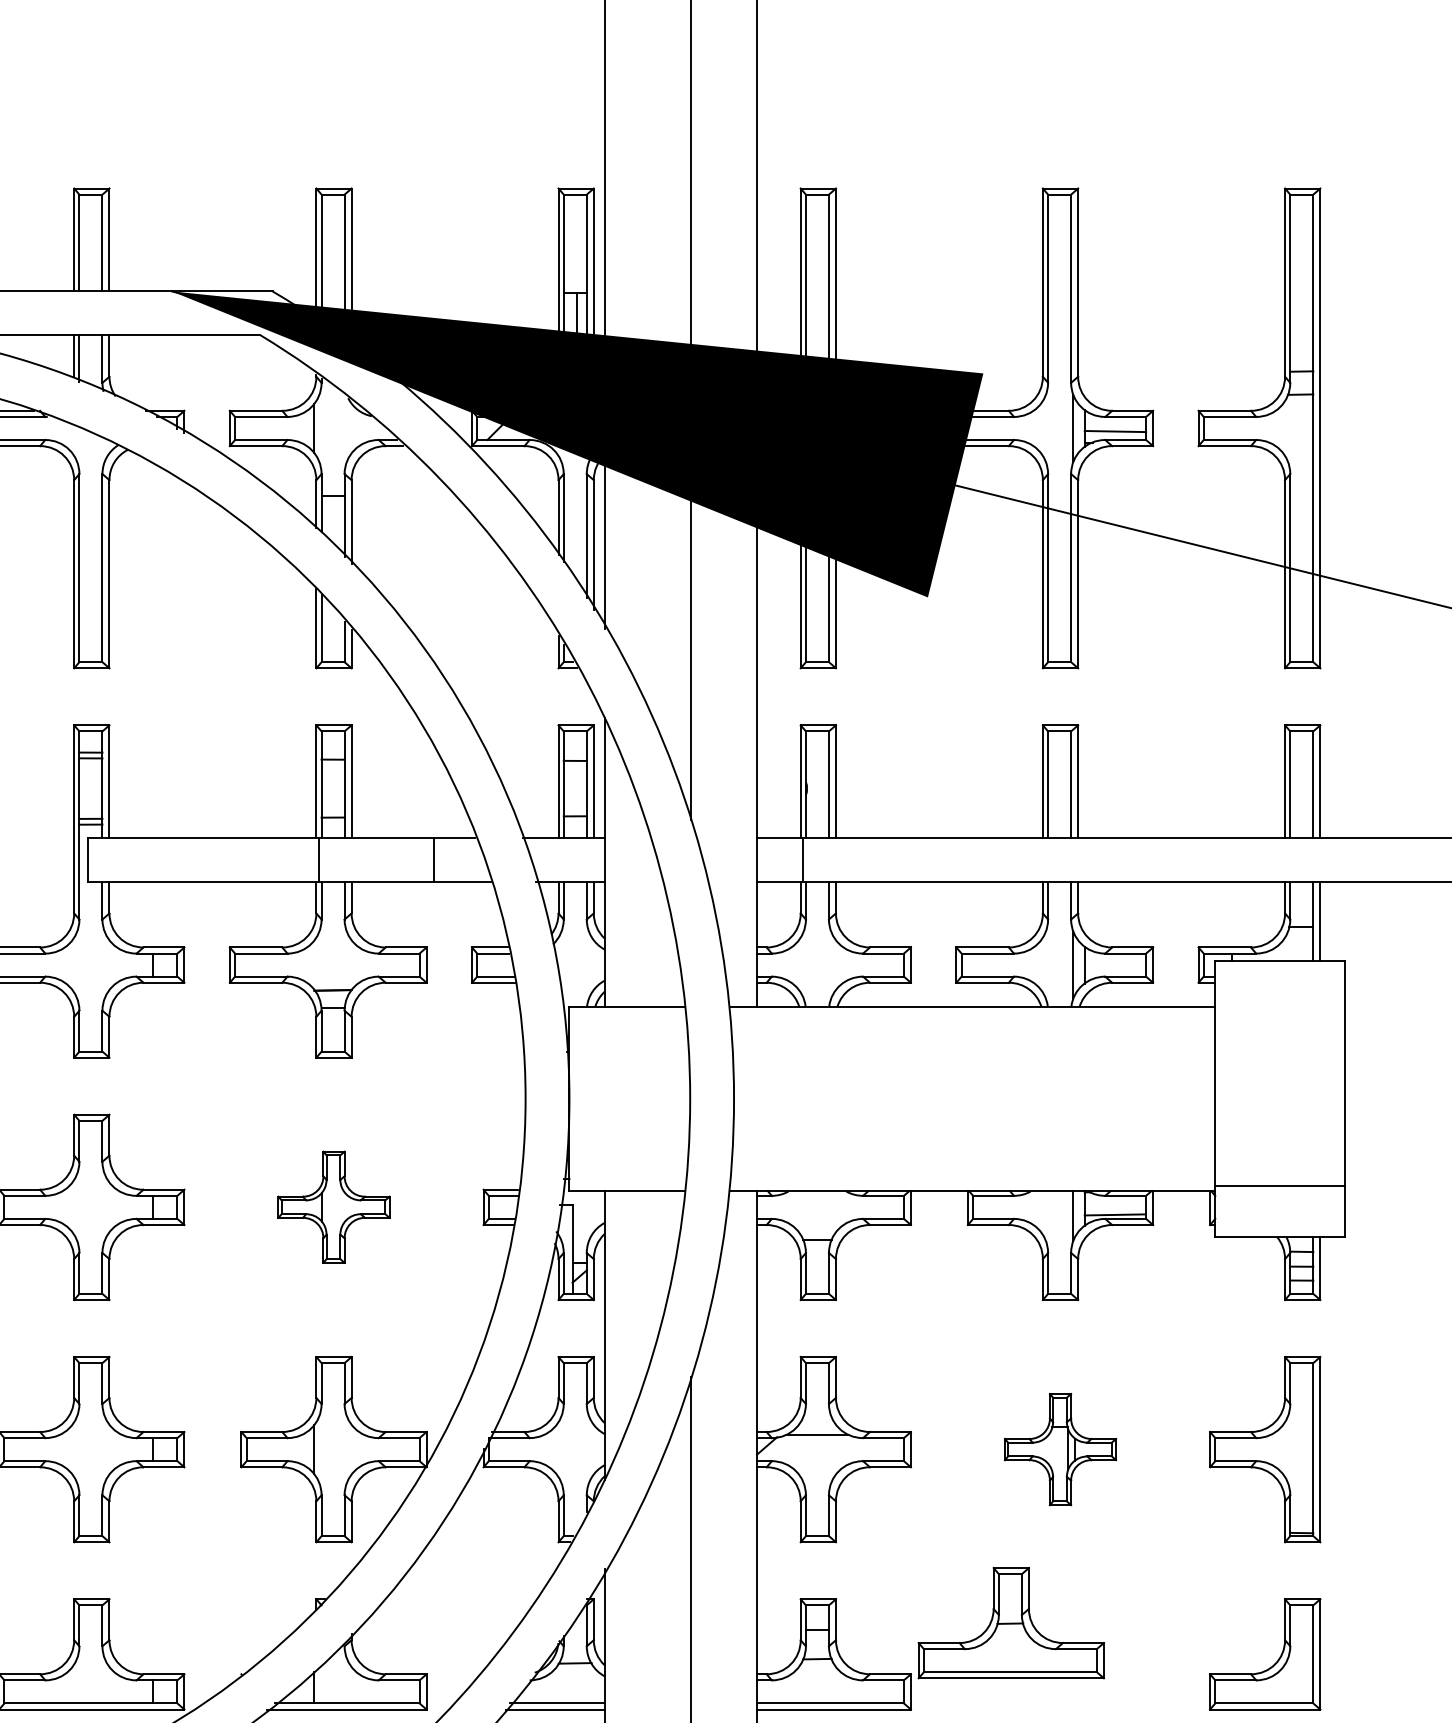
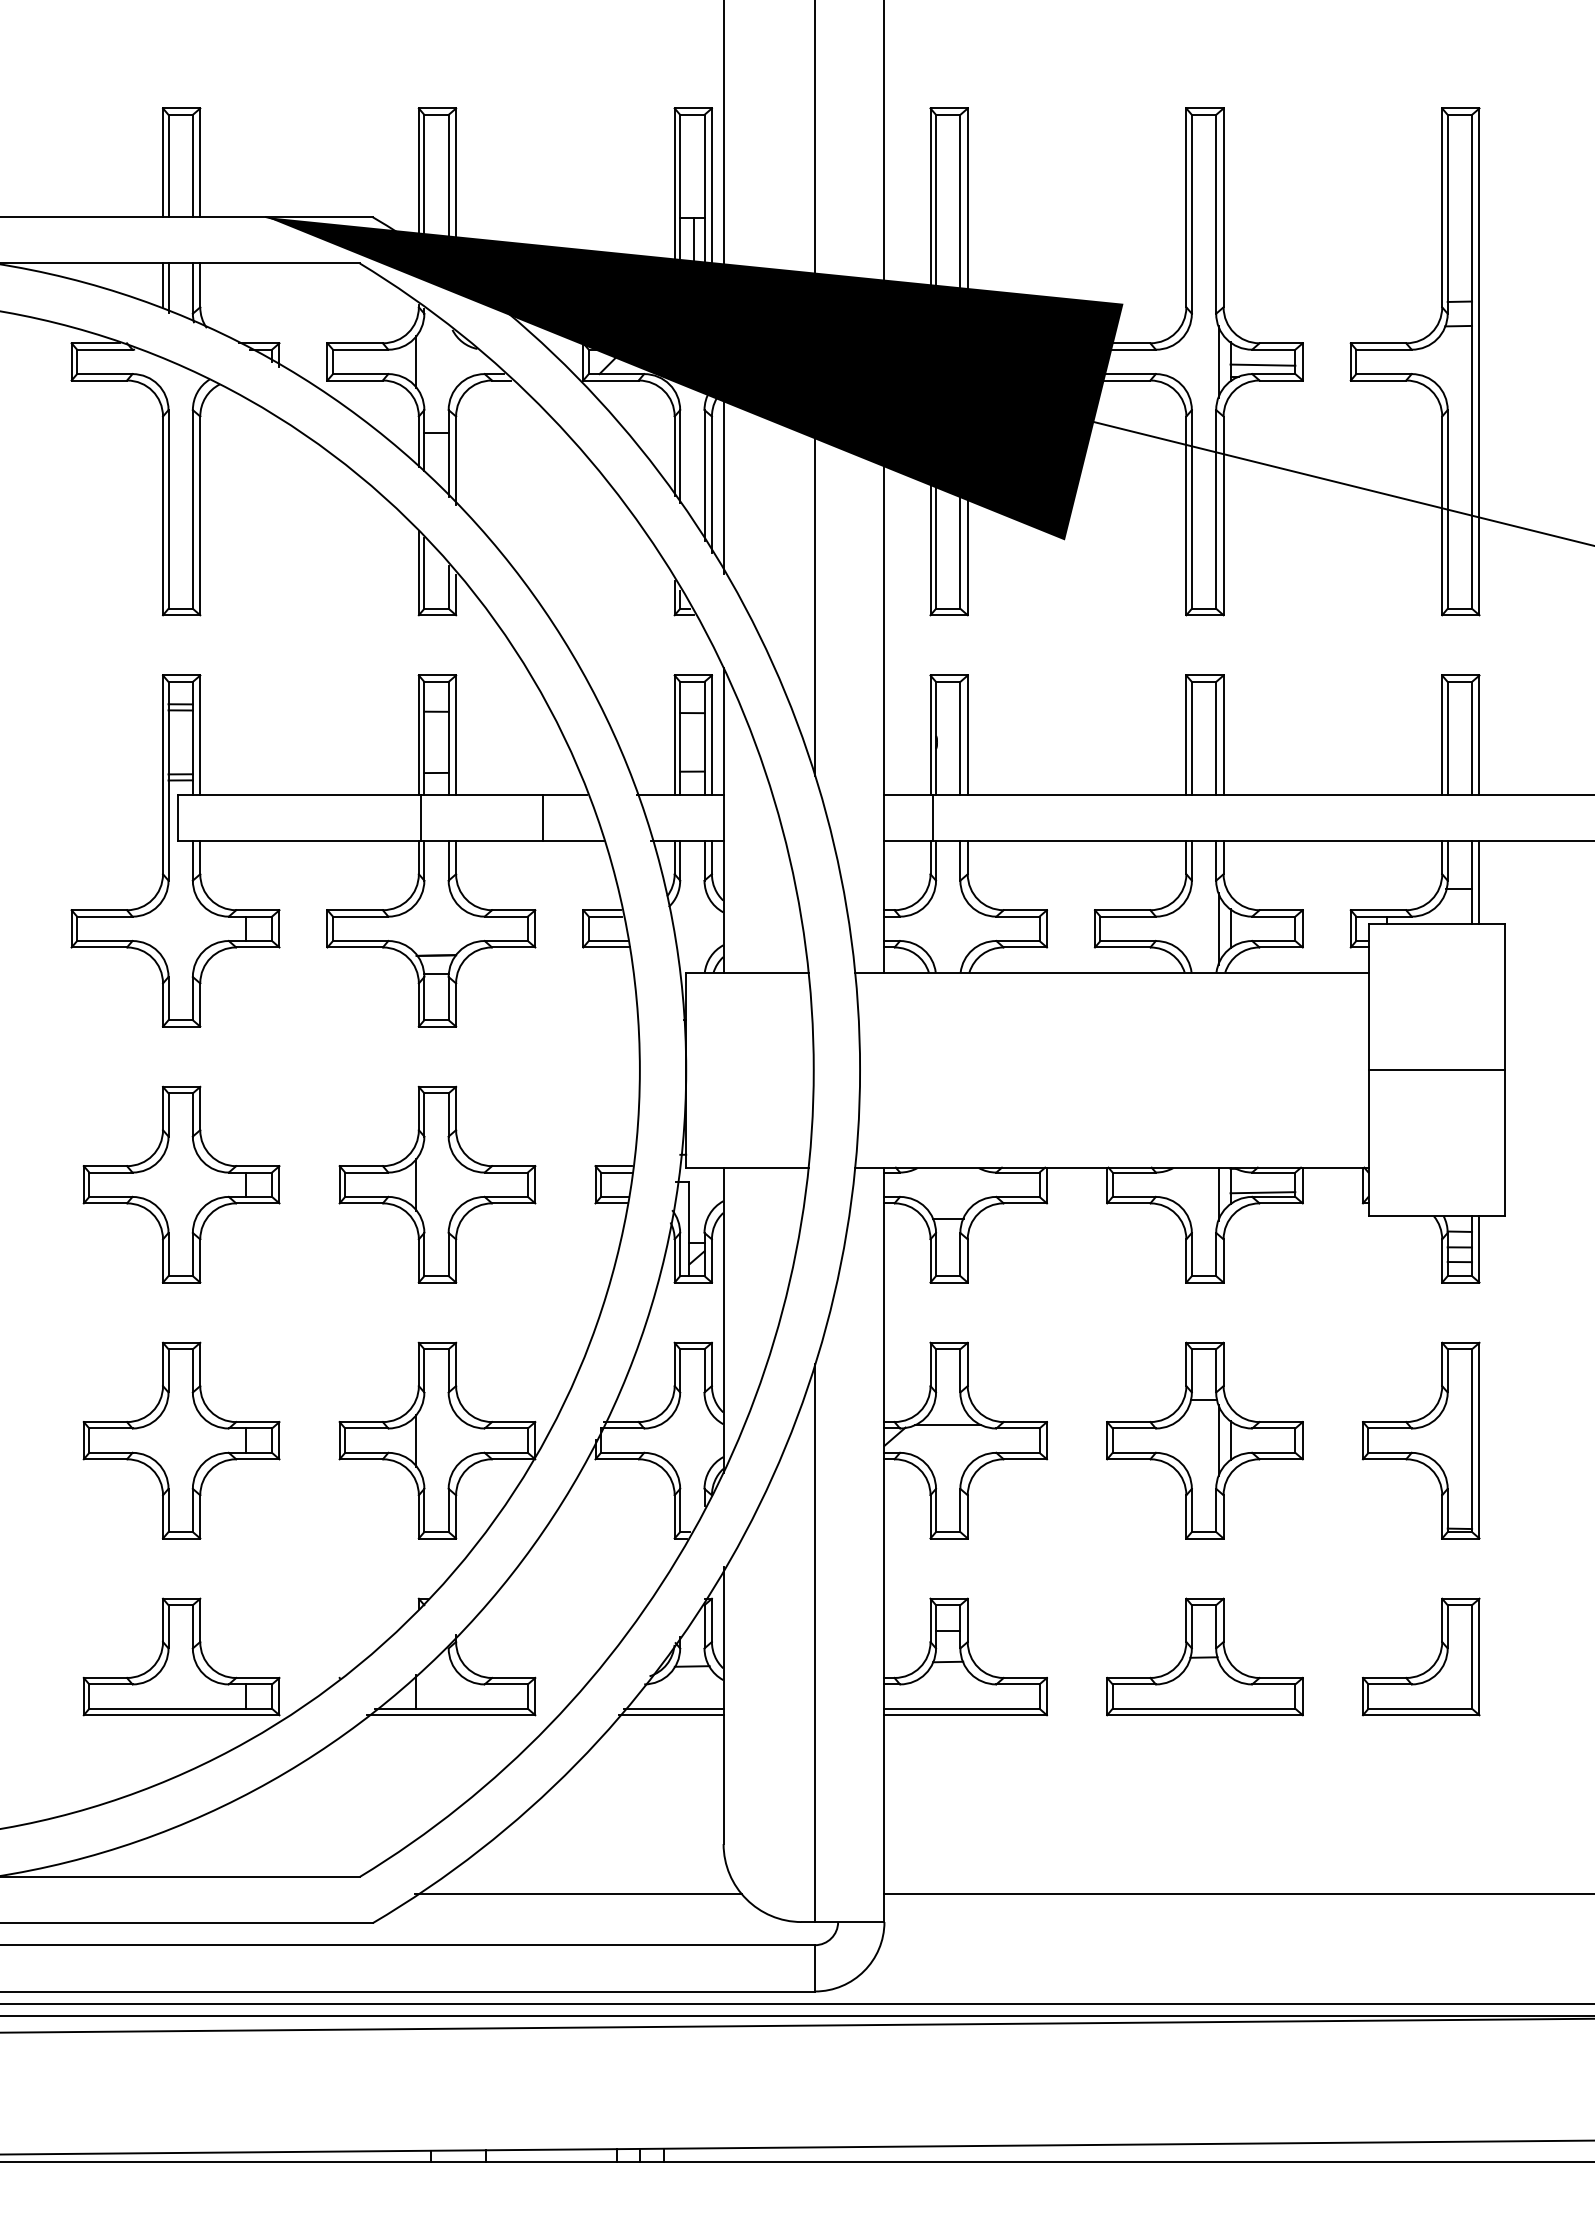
line: (1279, 1186) -> (1436, 1070), moved
part: (334, 1207) -> (437, 1184), size x1.67
part: (1060, 1449) -> (1204, 1440), size x1.67
part: (1010, 1622) -> (1204, 1656), moved

